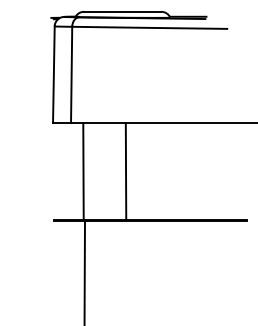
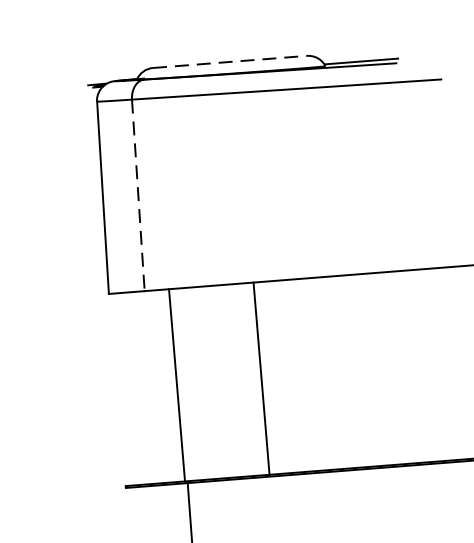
line: (122, 11) -> (229, 61), solid -> dashed
line: (71, 75) -> (138, 196), solid -> dashed

